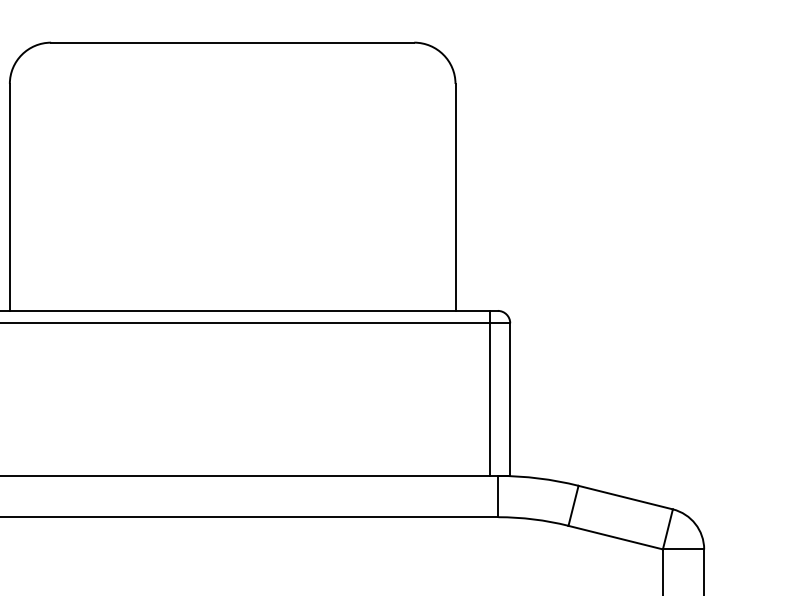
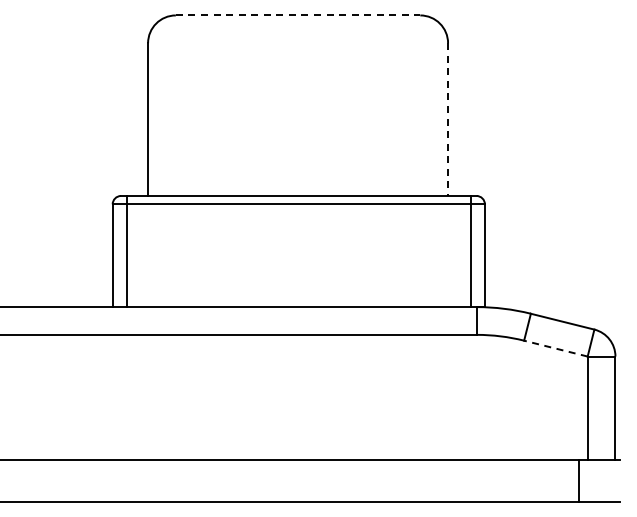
line: (233, 42) -> (298, 15), solid -> dashed
line: (456, 198) -> (448, 120), solid -> dashed
line: (615, 537) -> (555, 348), solid -> dashed

